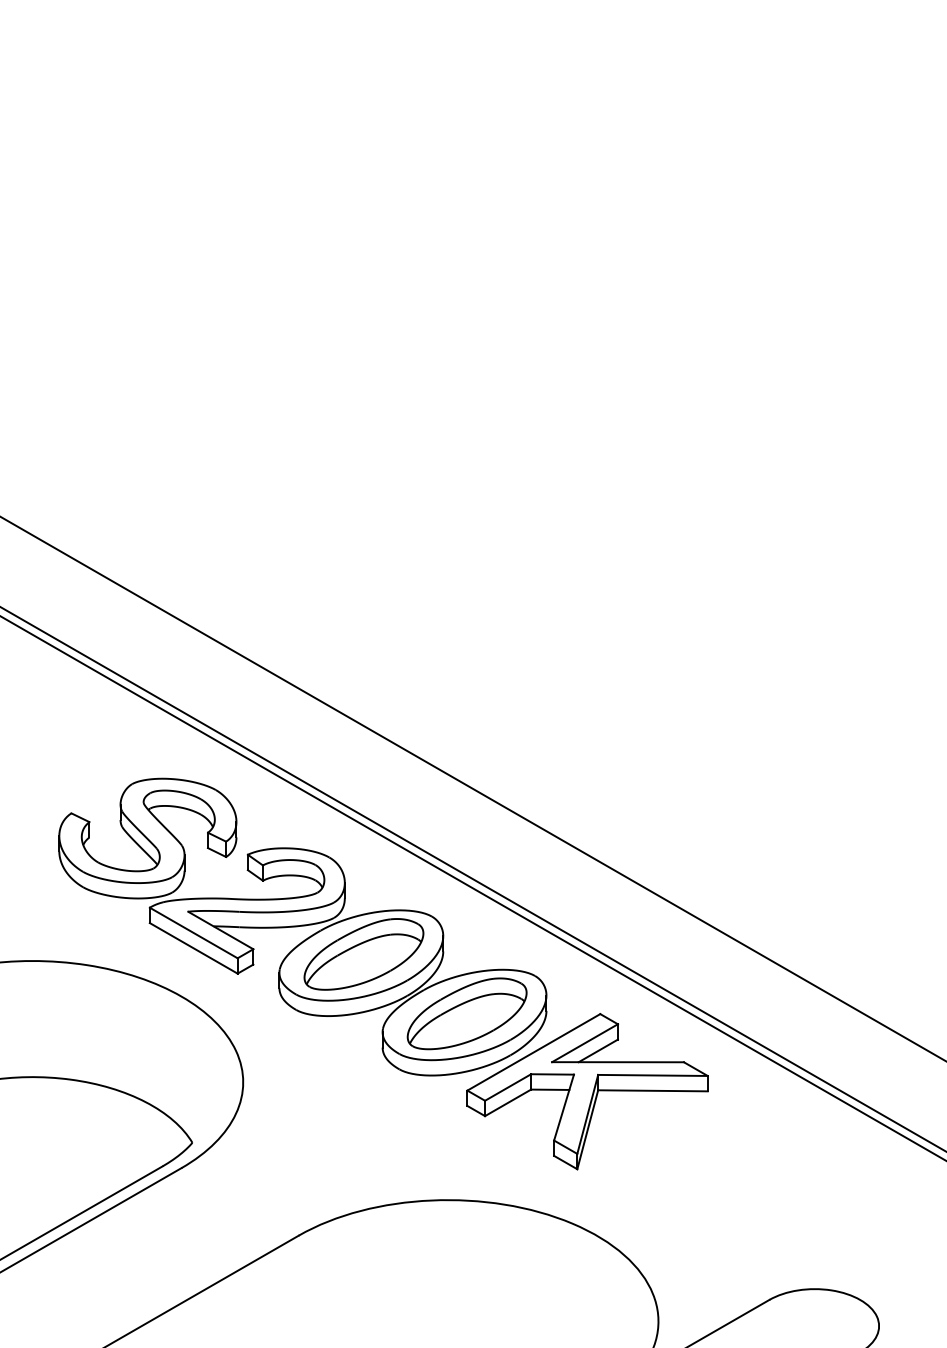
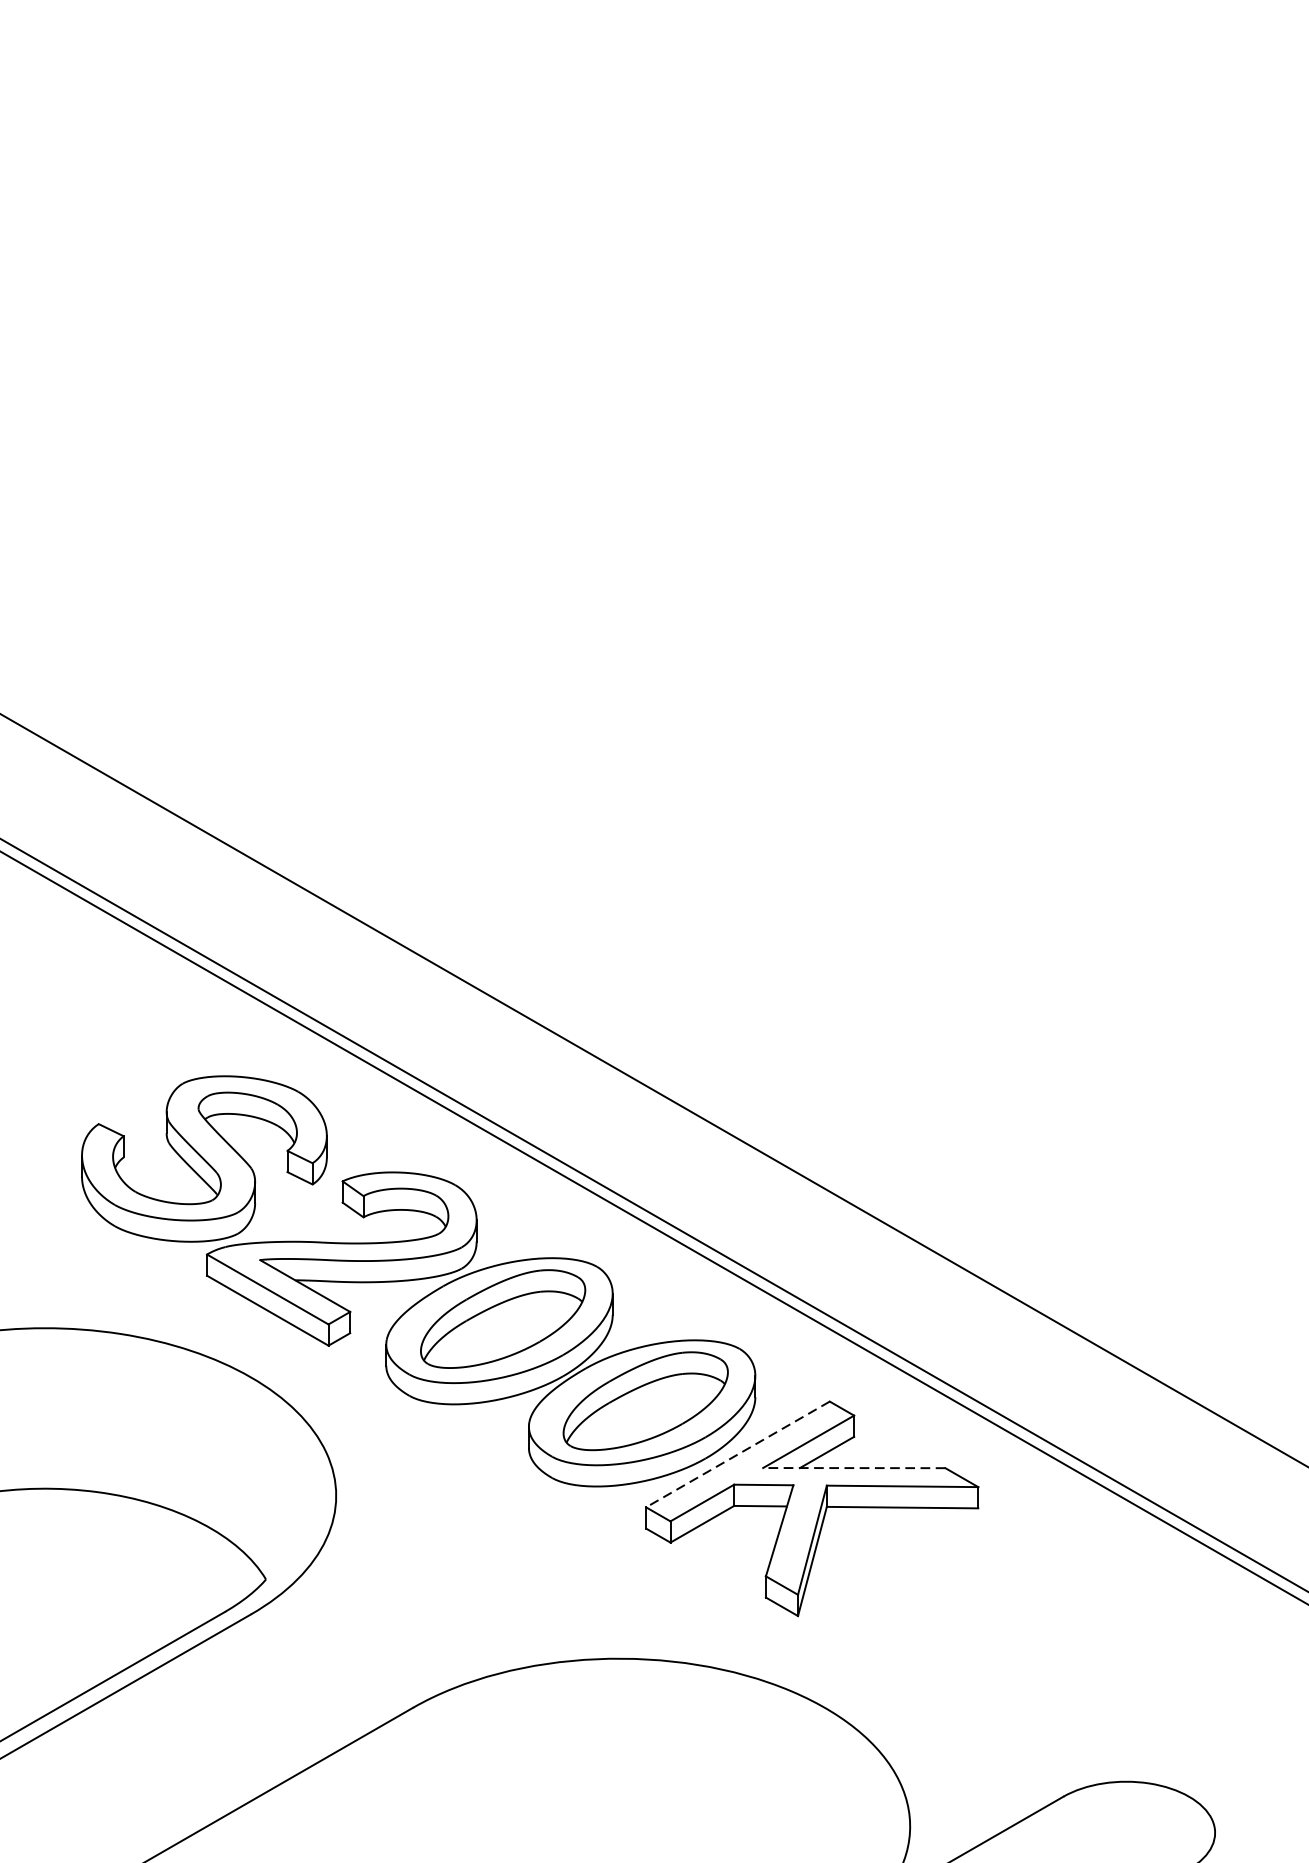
line: (533, 1052) -> (737, 1454), solid -> dashed
line: (618, 1062) -> (854, 1468), solid -> dashed

